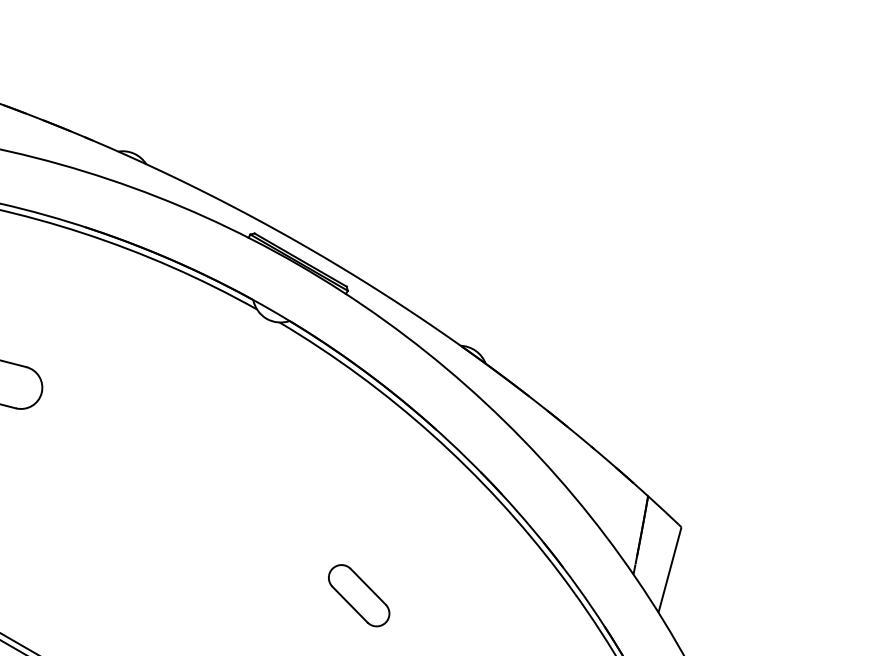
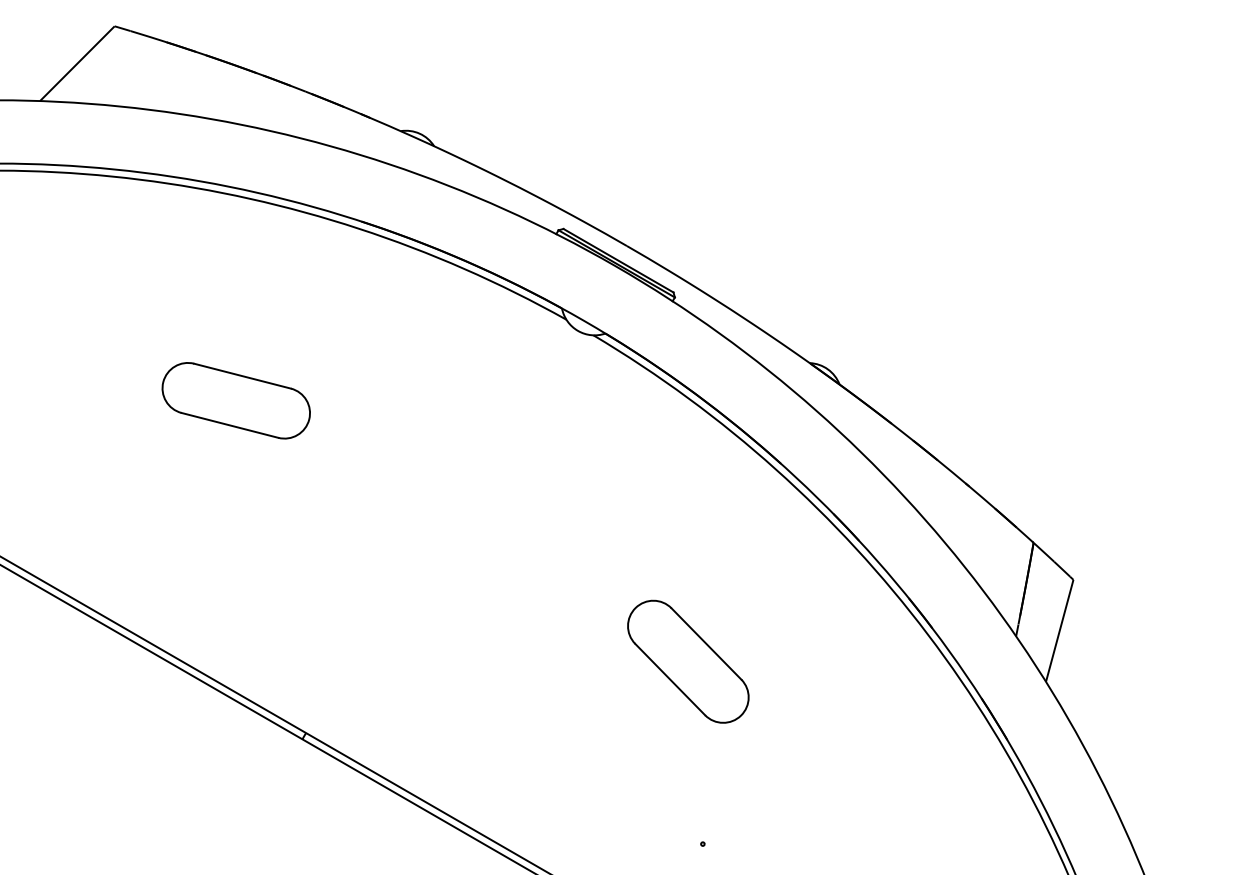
part: (359, 595) -> (688, 661), size x1.67

